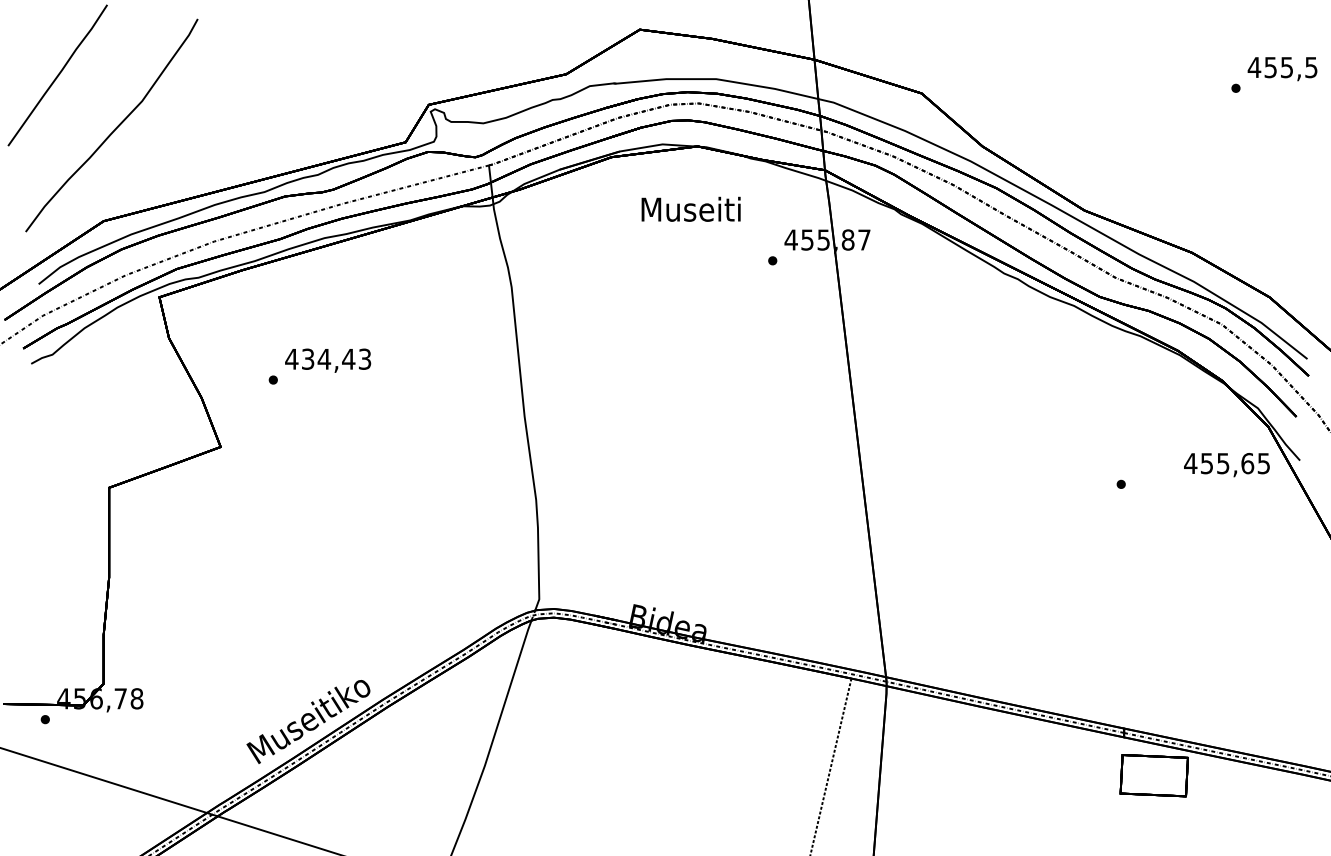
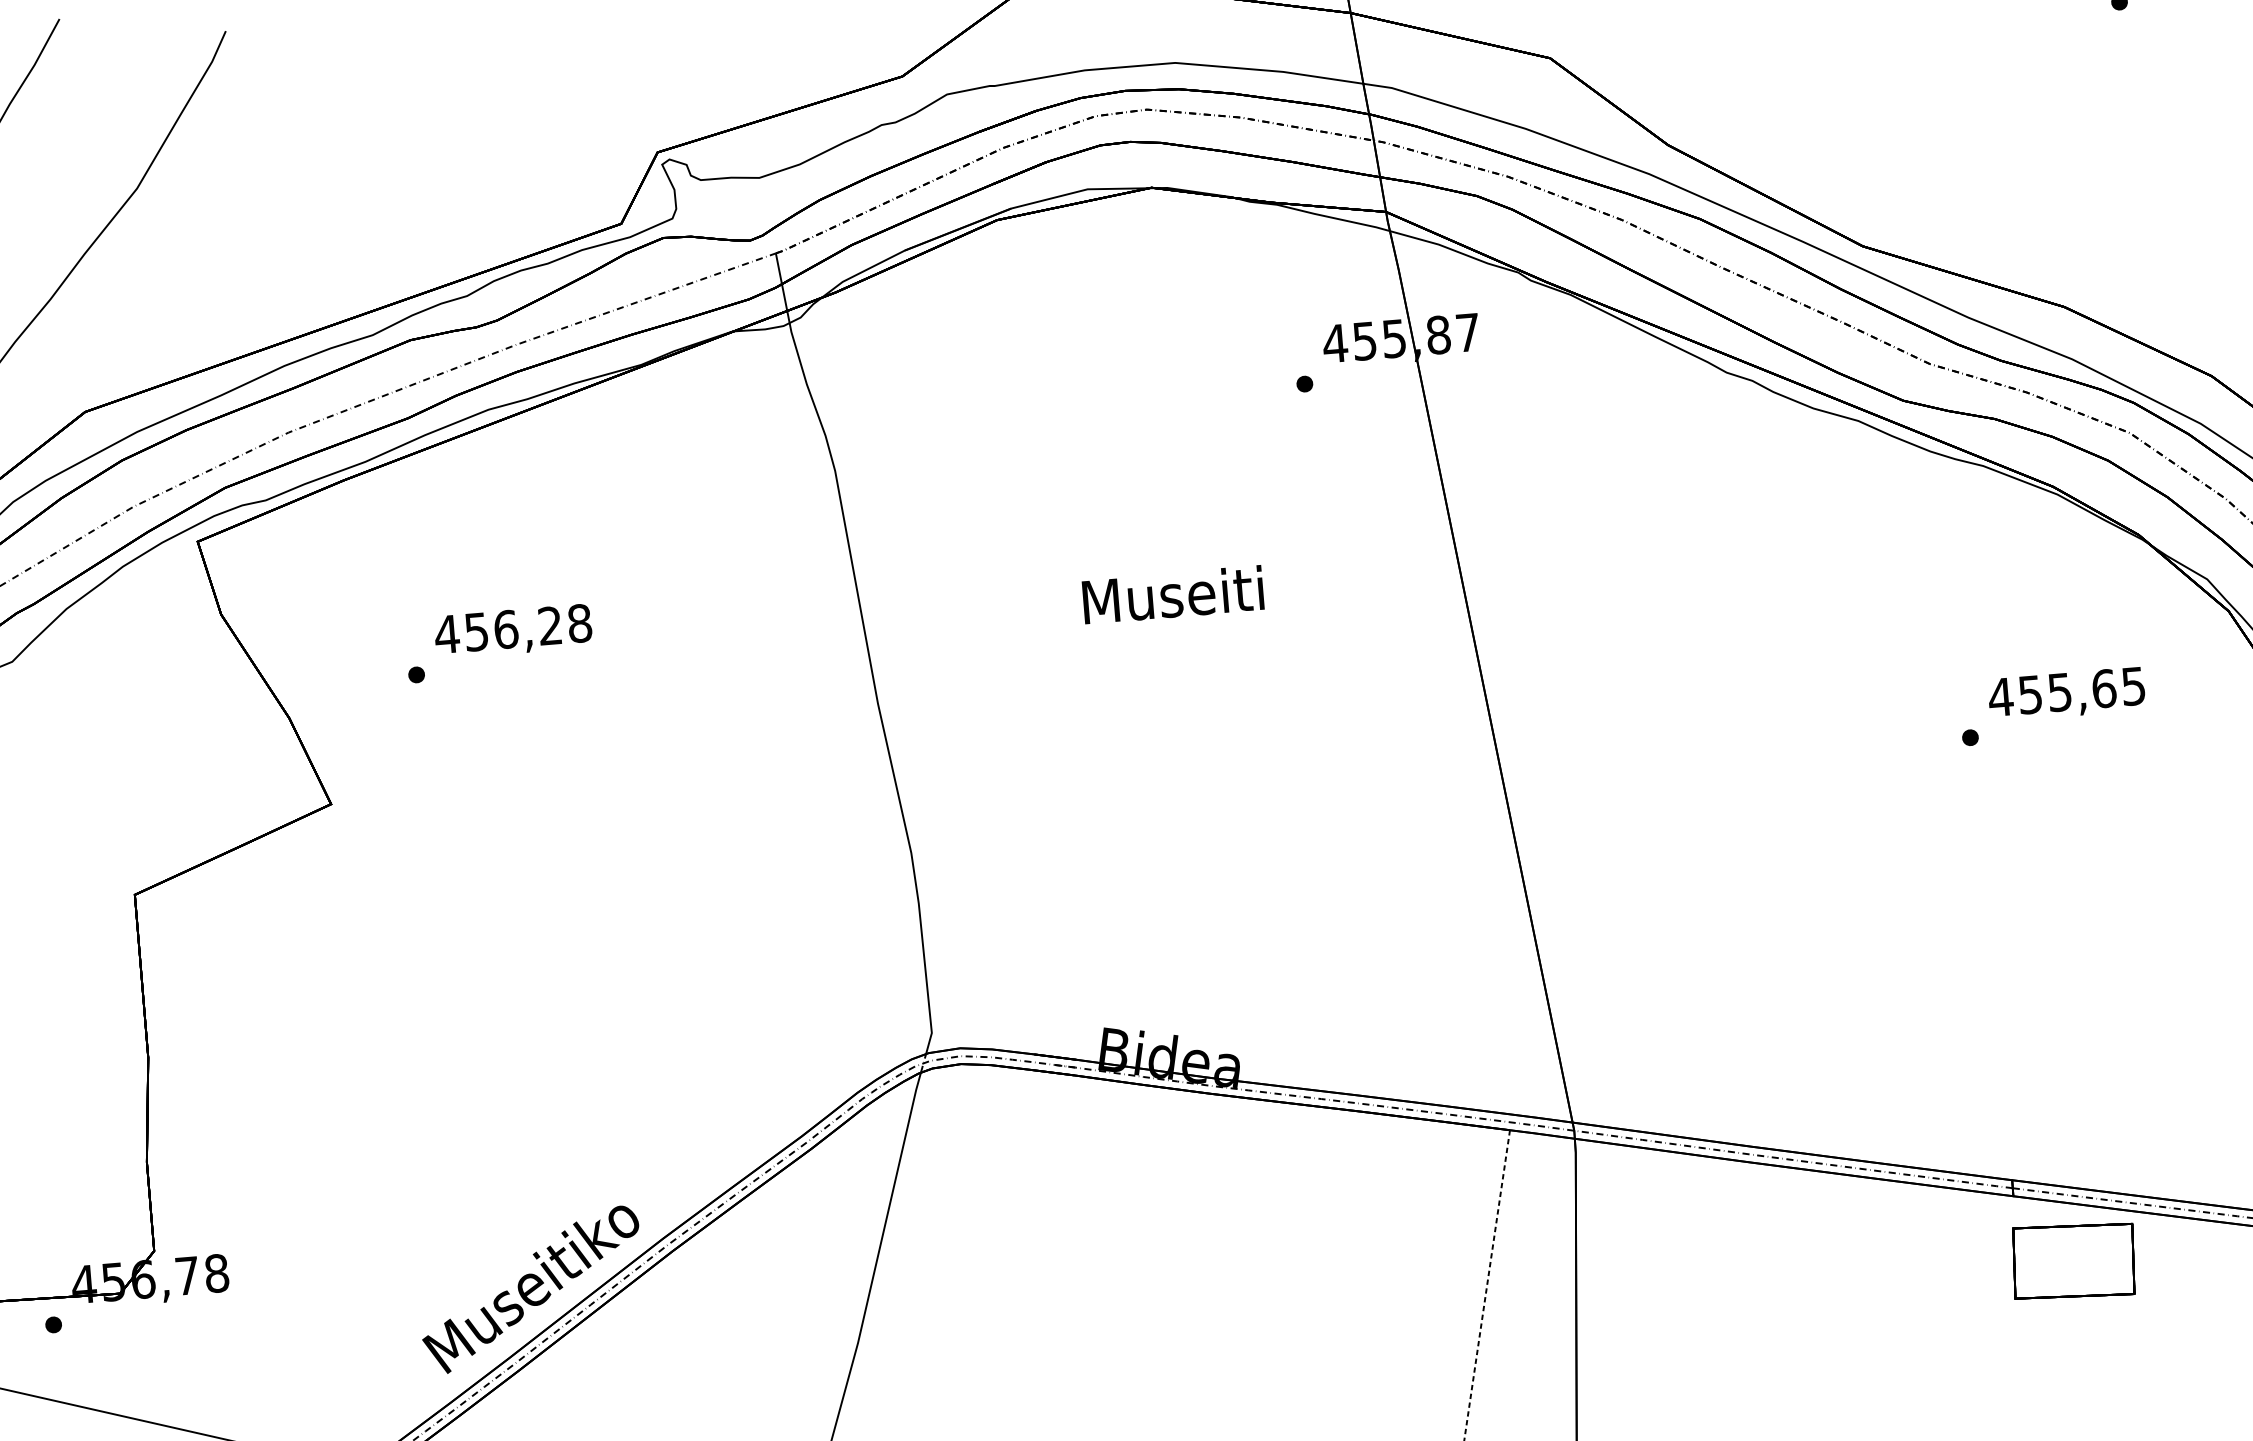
text: (690, 208) -> (1171, 593), moved
text: (336, 358) -> (528, 626), 434,43 -> 456,28
text: (1226, 465) -> (2066, 695), moved

